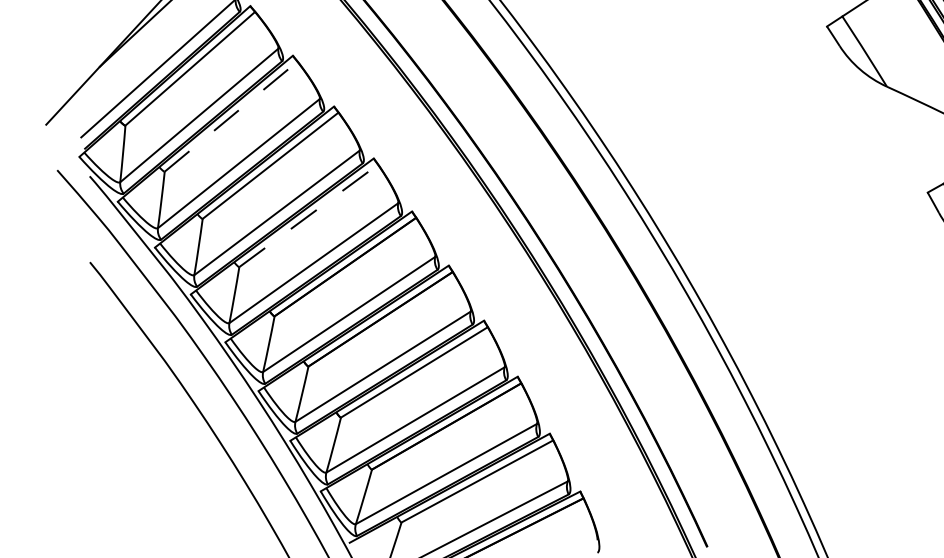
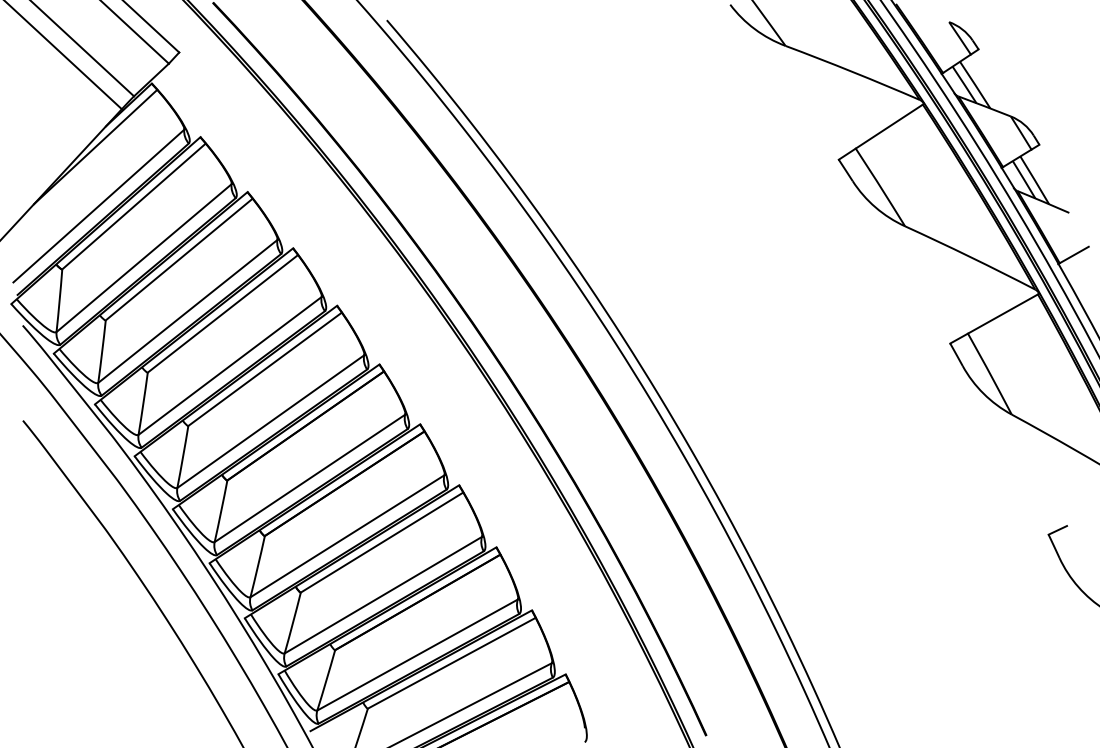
line: (231, 116) -> (179, 259), dashed -> solid
line: (309, 216) -> (265, 369), dashed -> solid

